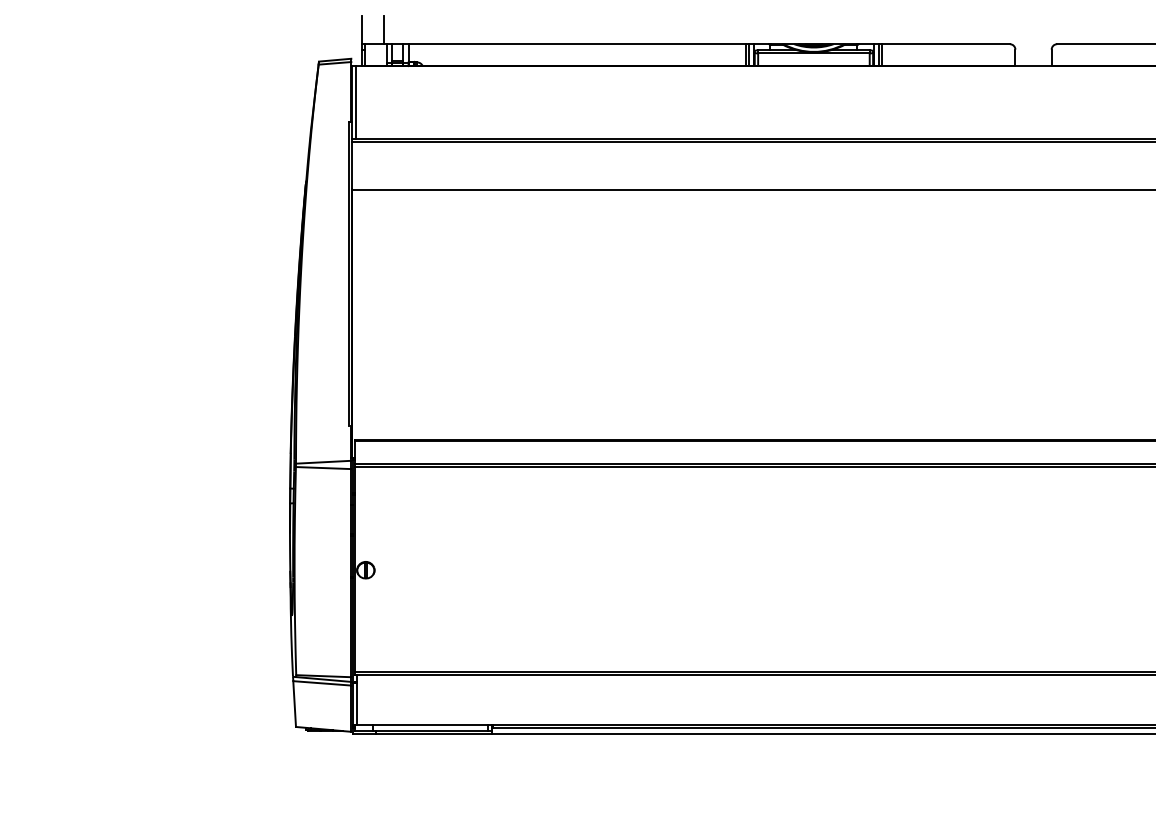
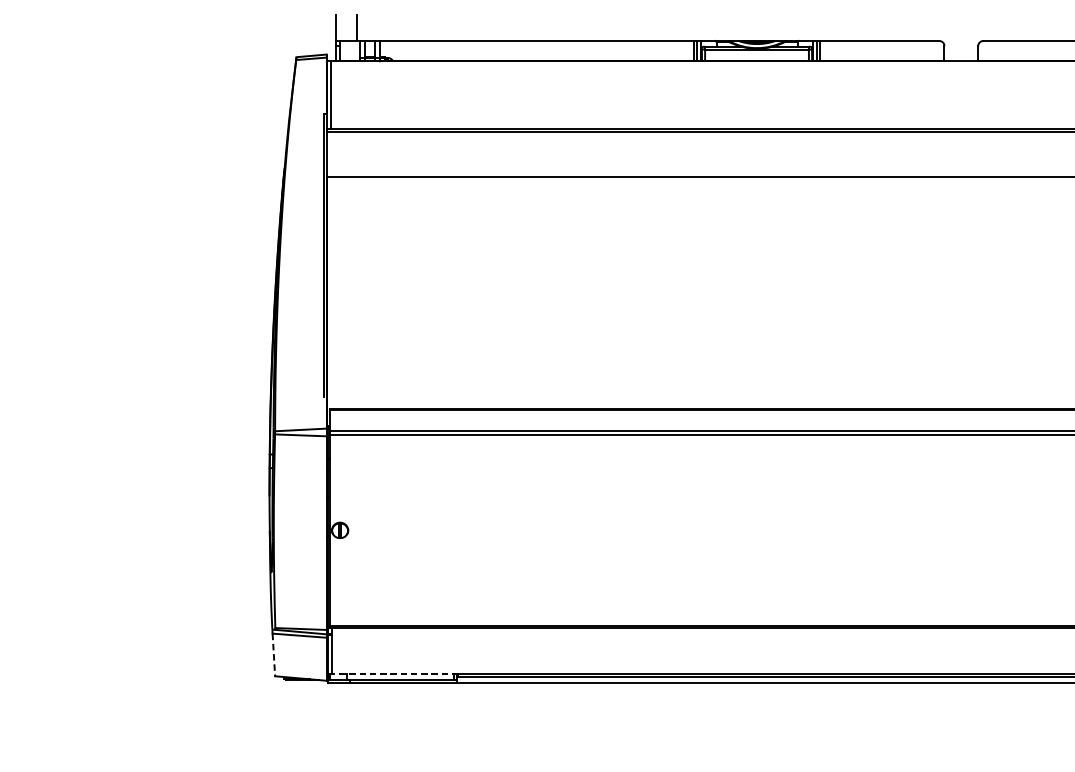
line: (294, 704) -> (273, 655), solid -> dashed
line: (424, 724) -> (394, 673), solid -> dashed

